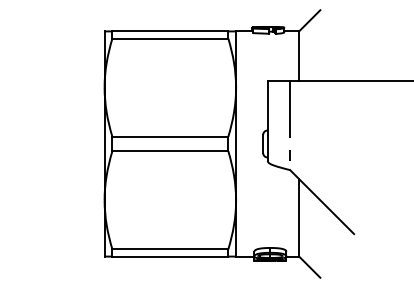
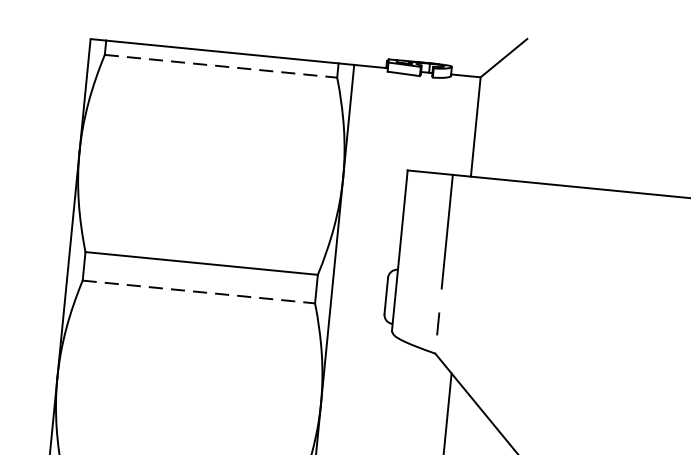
line: (170, 38) -> (221, 66), solid -> dashed
line: (170, 151) -> (199, 292), solid -> dashed

